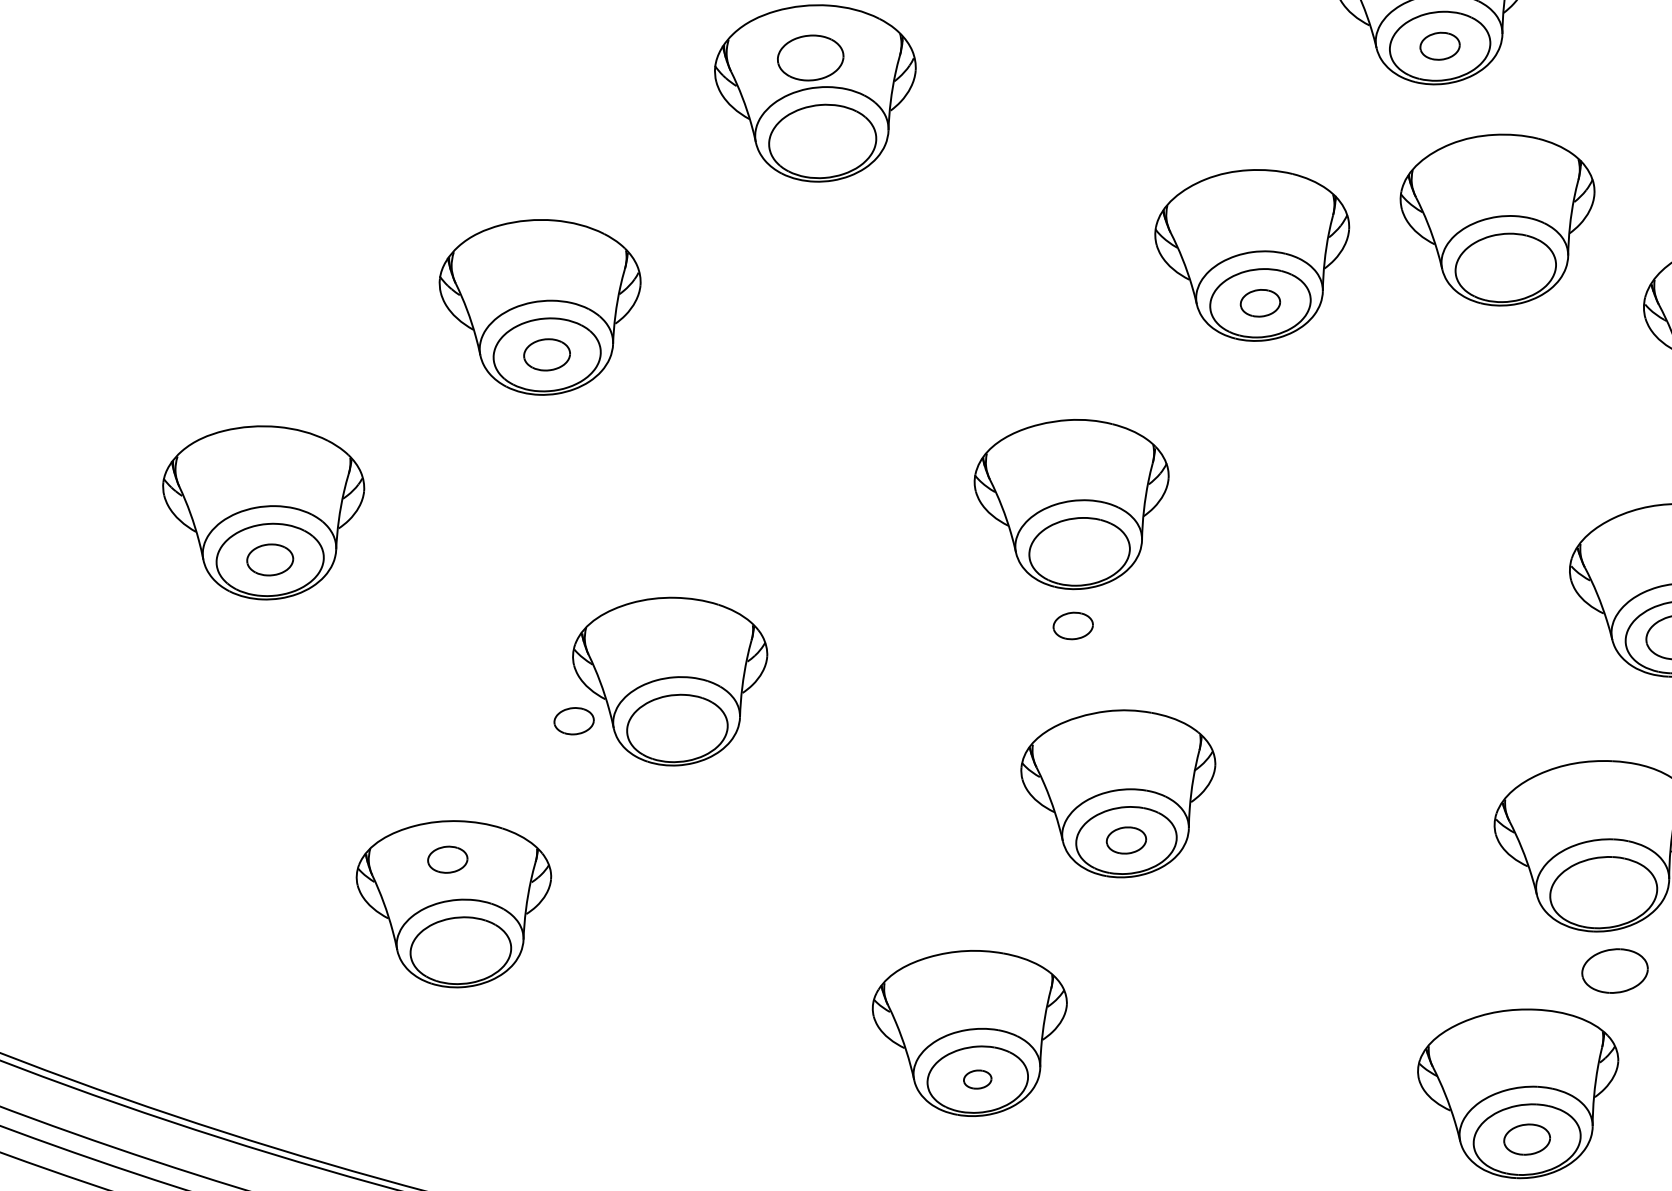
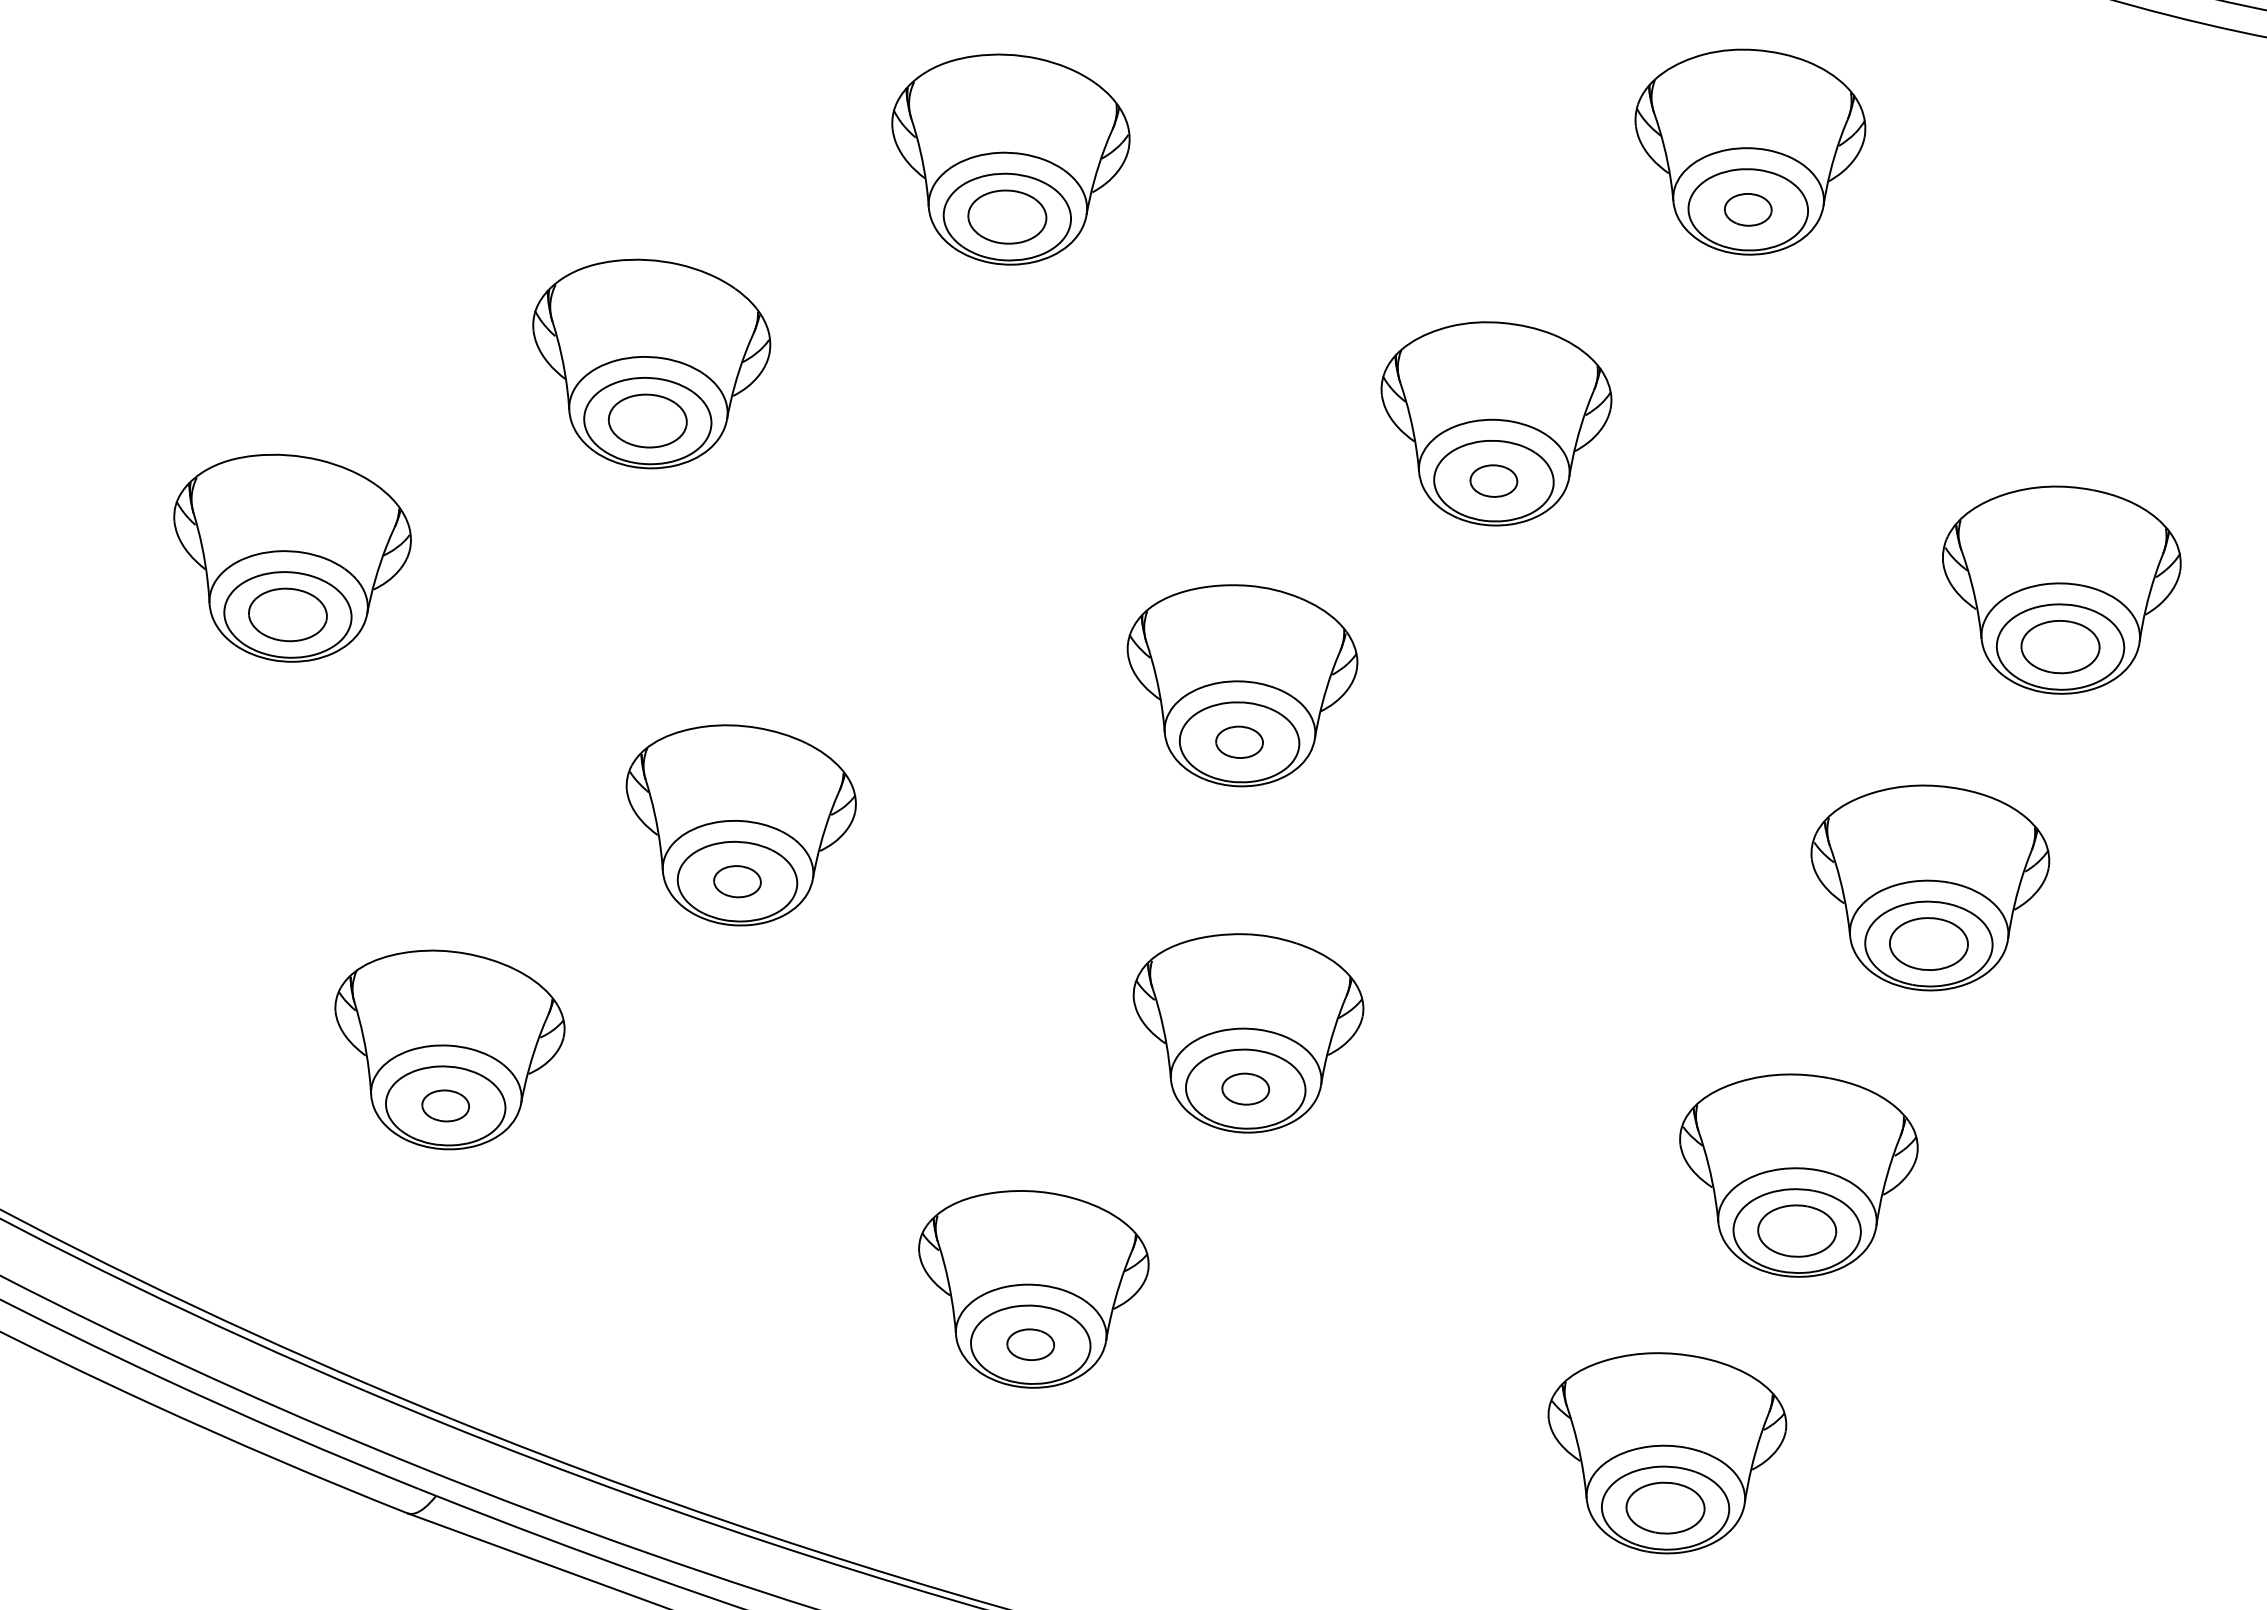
part: (810, 57) -> (1007, 216), moved
part: (1501, 219) -> (1790, 423), removed
part: (546, 354) -> (647, 420), size x1.43
part: (269, 559) -> (287, 614), size x1.43
part: (1073, 625) -> (1239, 741), moved
part: (574, 721) -> (737, 881), moved
part: (447, 859) -> (445, 1105), moved
part: (1615, 970) -> (1797, 1230), moved
part: (977, 1079) -> (1030, 1344), size x1.43
part: (1527, 1139) -> (1665, 1507), size x1.43

